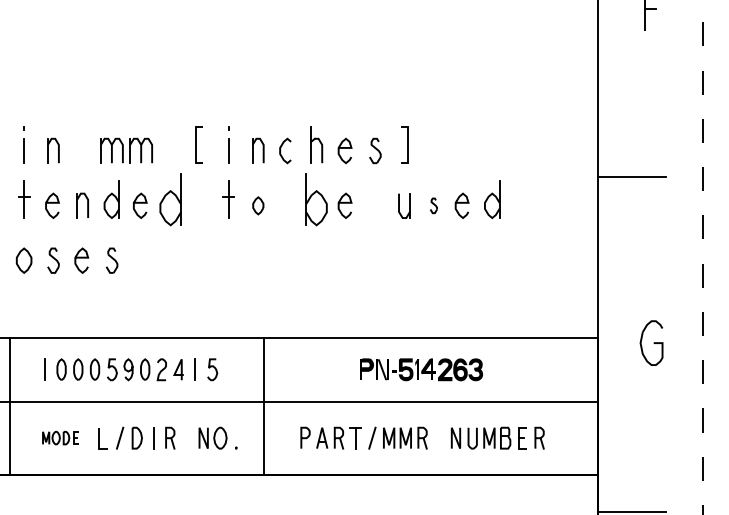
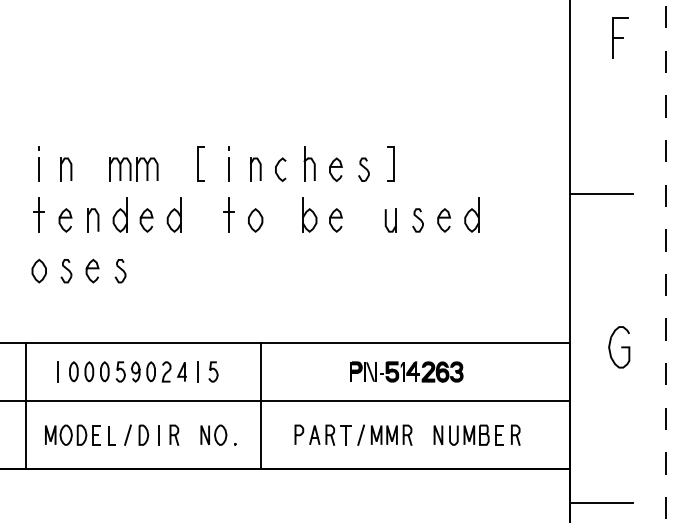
part: (169, 199) -> (173, 214), size x0.71
part: (316, 199) -> (309, 214), size x0.71
part: (258, 205) -> (255, 220), size x1.43
part: (433, 205) -> (417, 220), size x1.67
part: (60, 437) -> (72, 434), size x1.67

